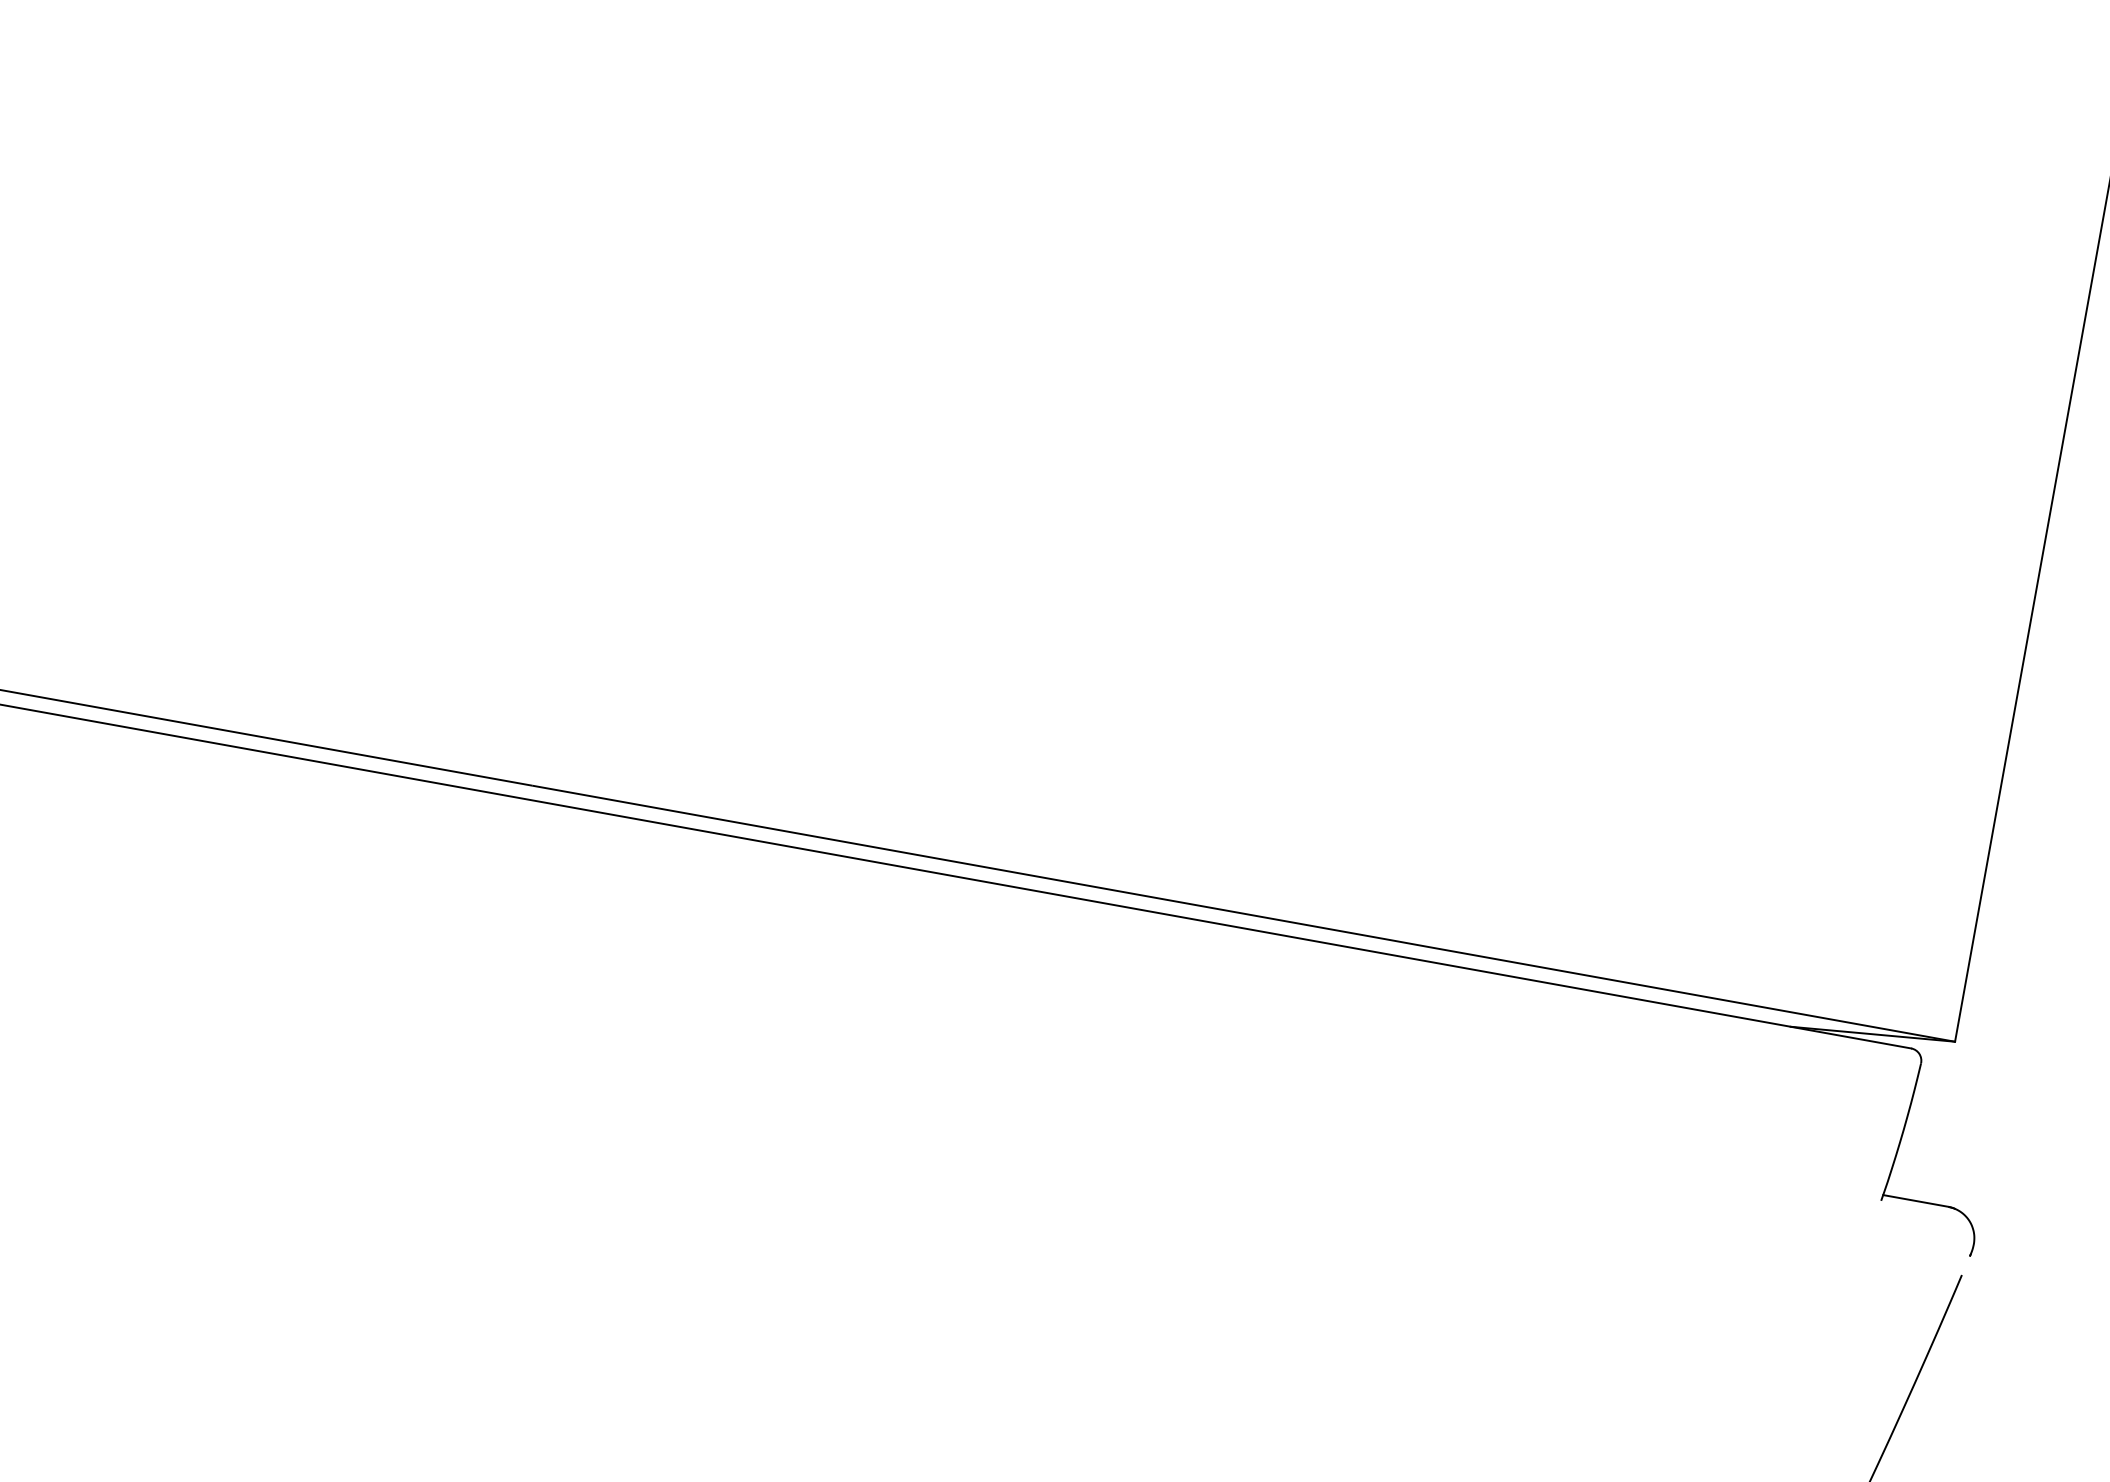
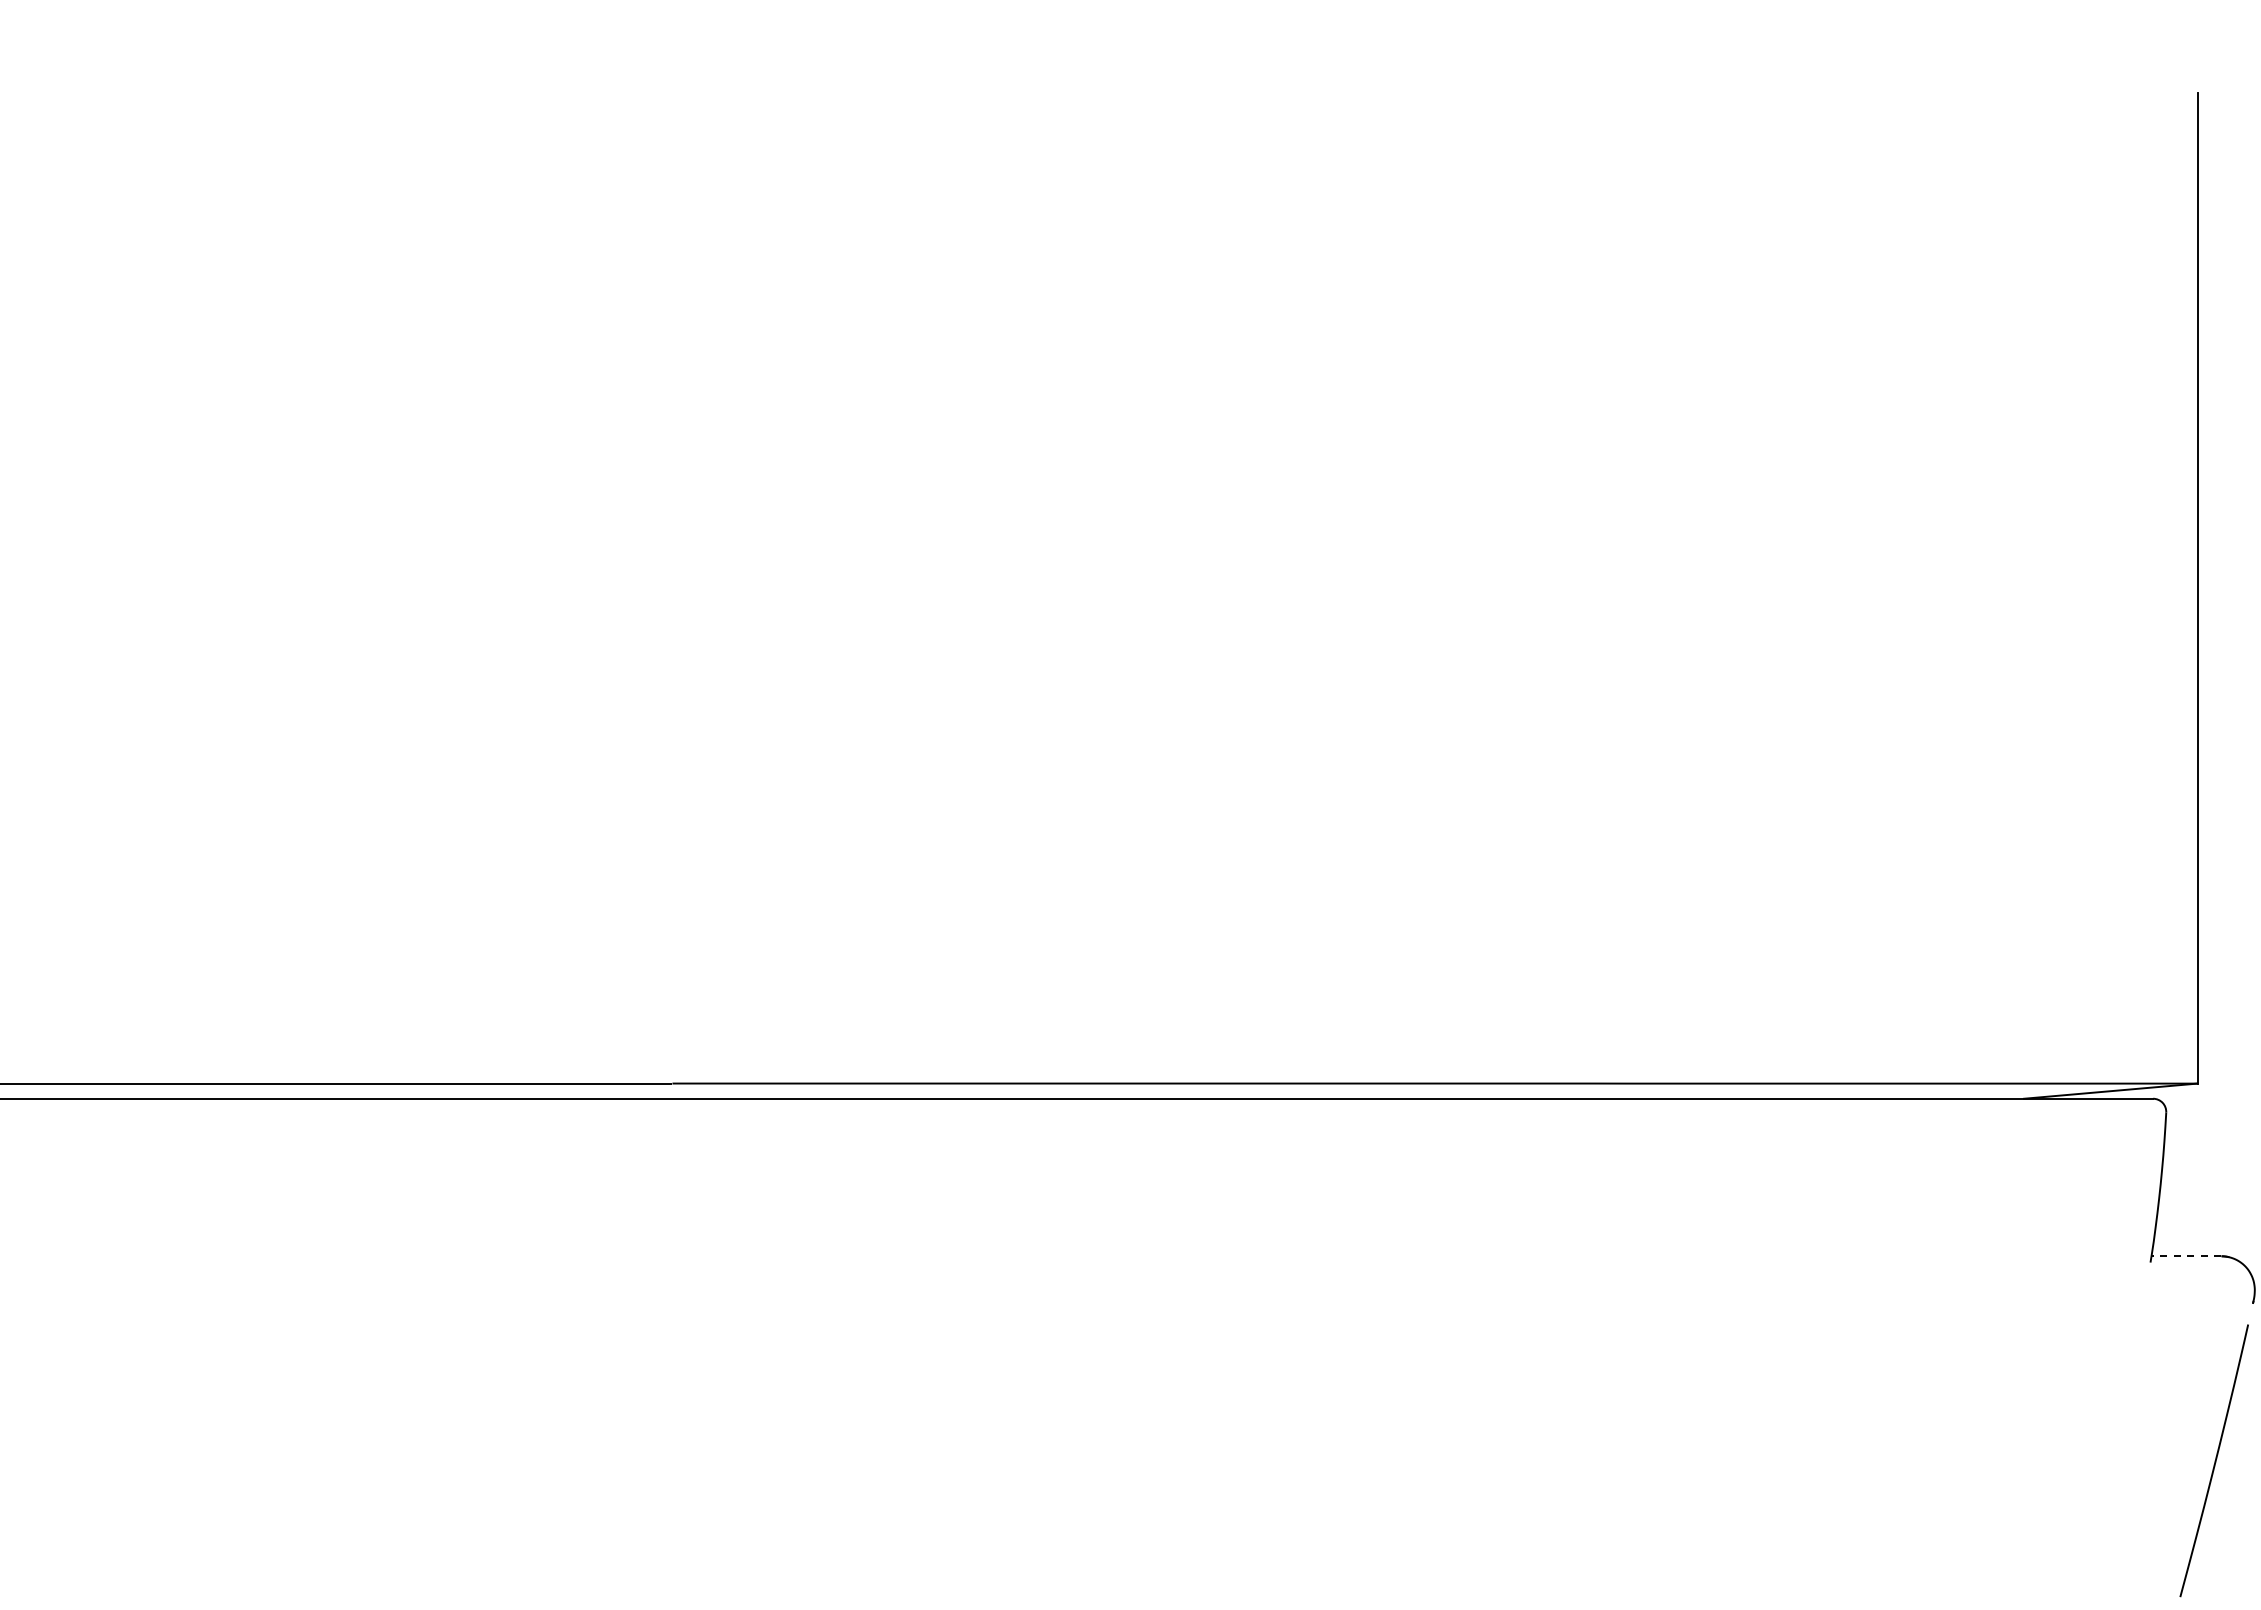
line: (1915, 1201) -> (2186, 1256), solid -> dashed

